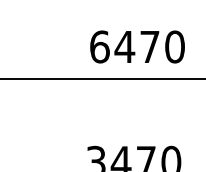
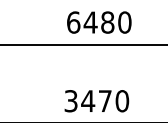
text: (149, 46) -> (107, 22), 6470 -> 6480

